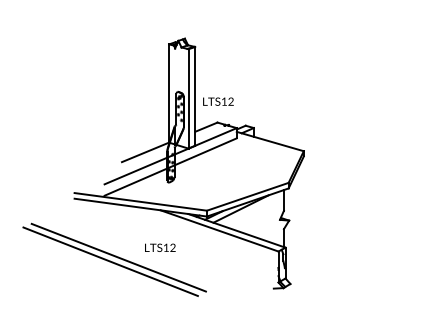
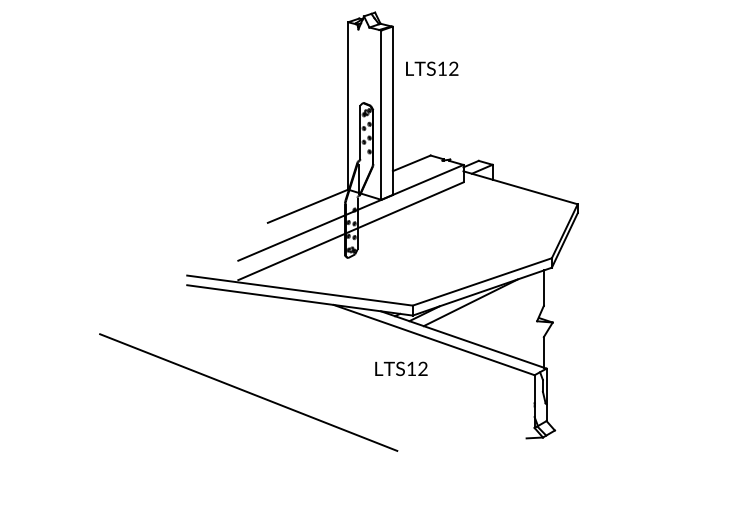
text: (218, 101) -> (432, 68), moved
text: (160, 247) -> (401, 368), moved
line: (118, 257) -> (261, 385), removed

